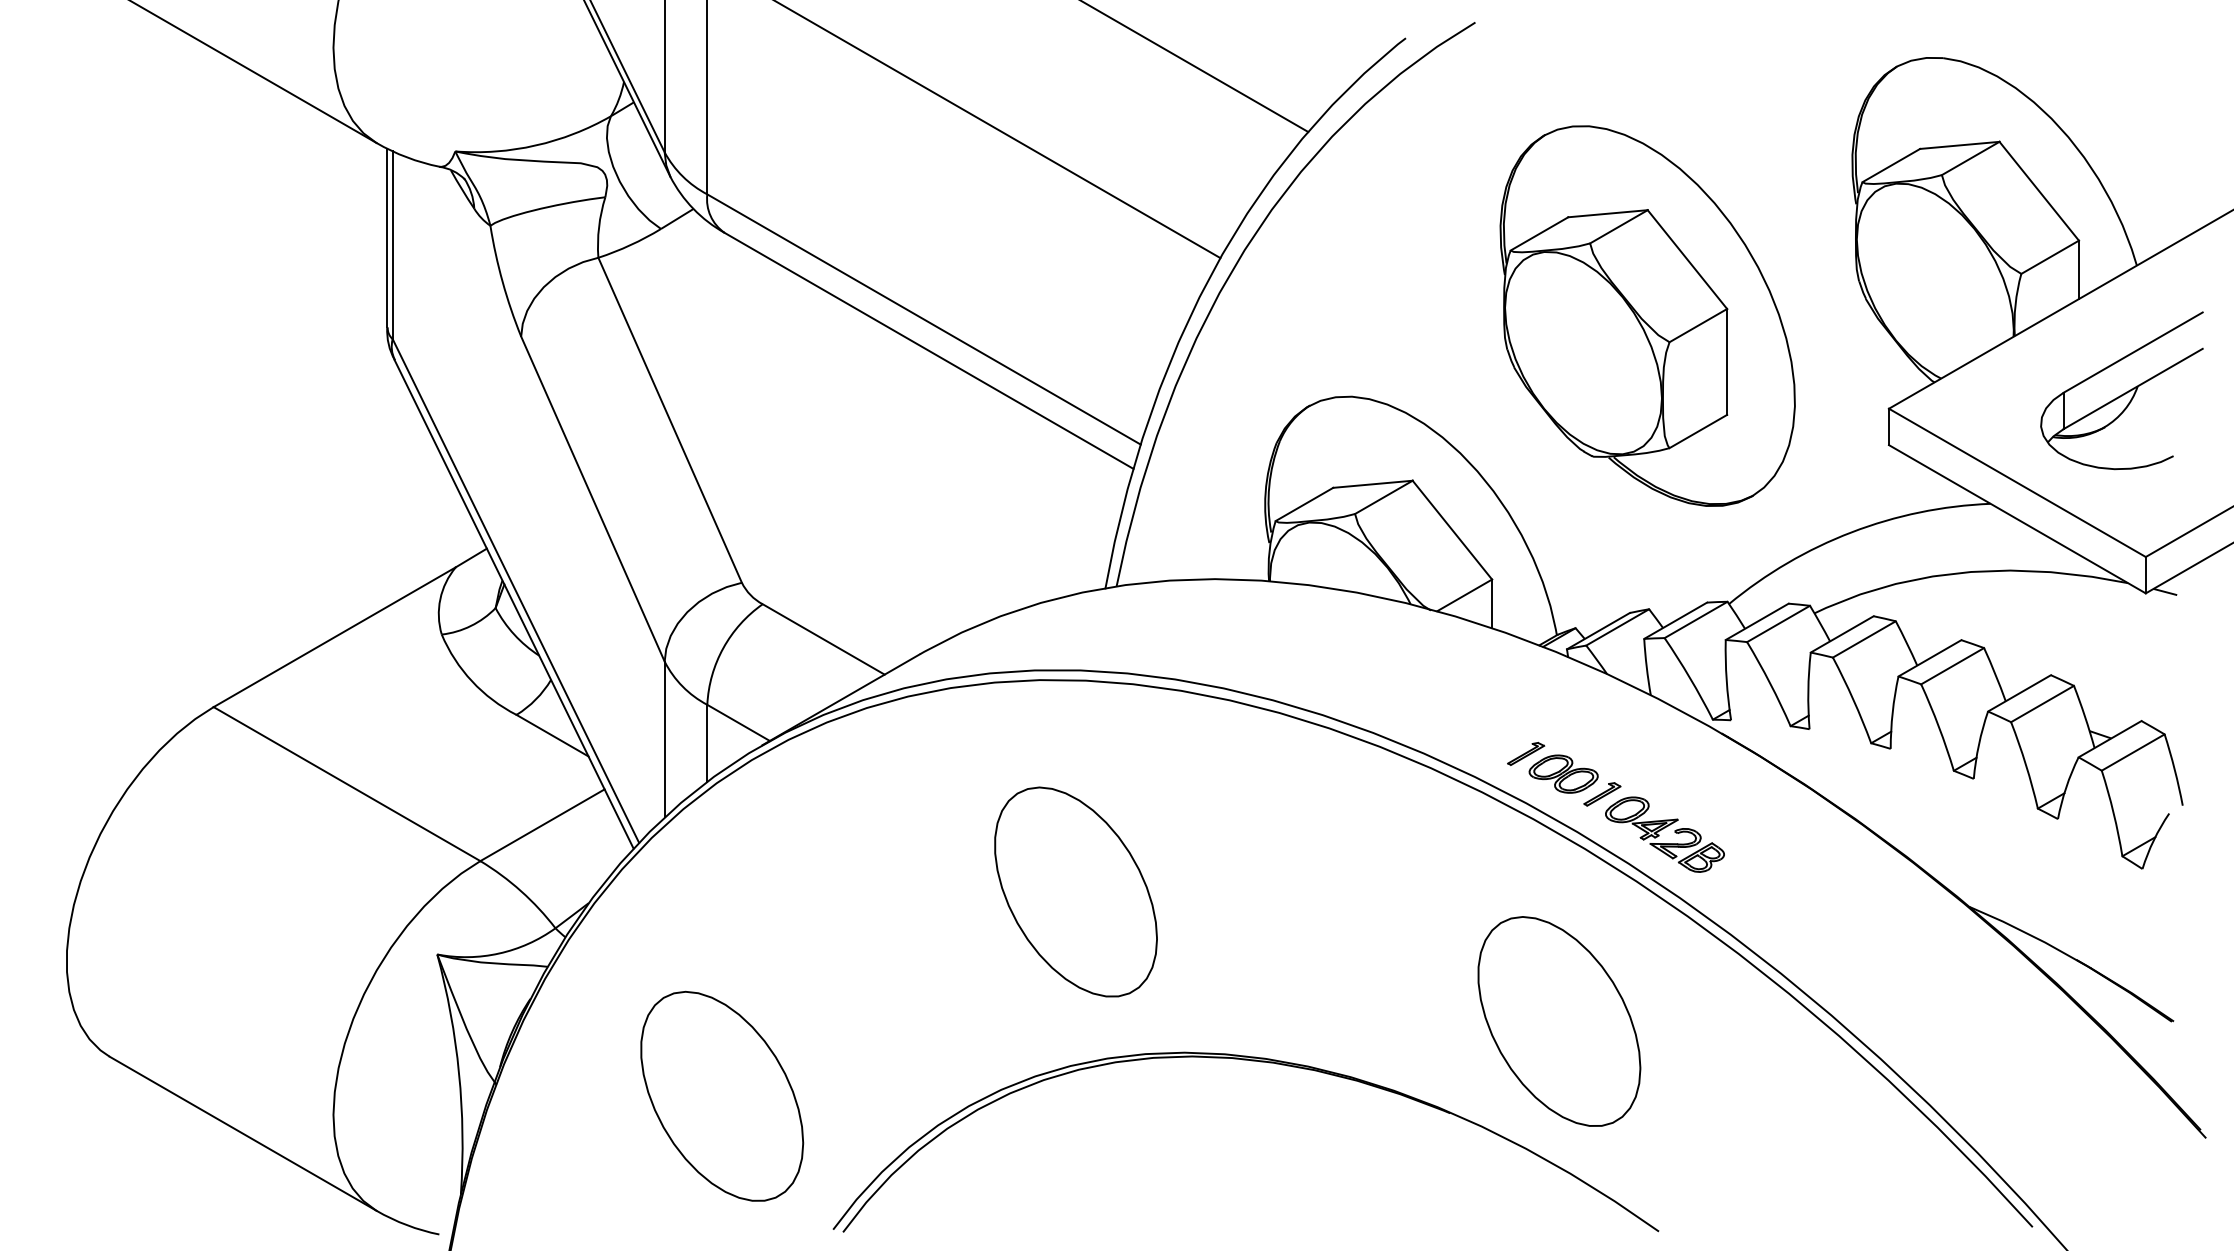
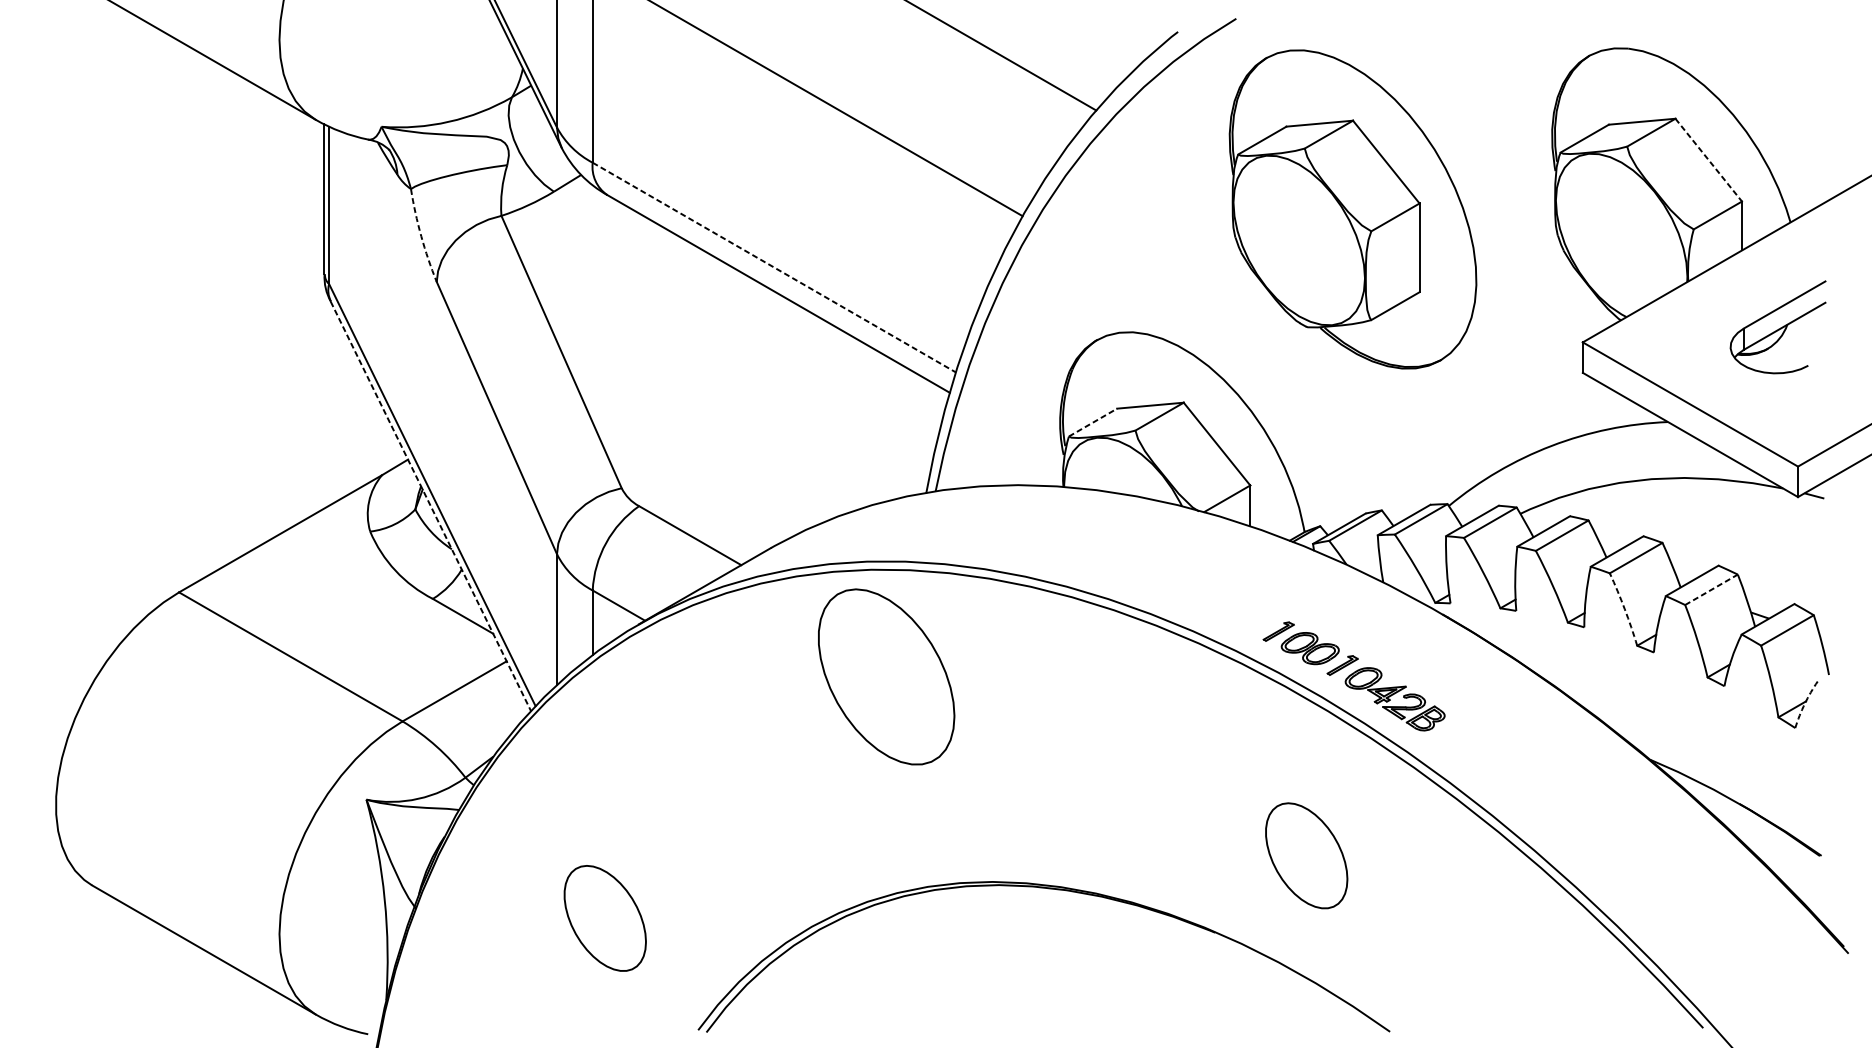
line: (2039, 191) -> (1708, 160), solid -> dashed
arc: (502, 282) -> (421, 236), solid -> dashed
part: (1647, 315) -> (1352, 208), moved
line: (924, 319) -> (774, 267), solid -> dashed
part: (2121, 390) -> (1777, 327), size x0.7
line: (1304, 504) -> (1093, 422), solid -> dashed
line: (514, 604) -> (431, 506), solid -> dashed
line: (2042, 703) -> (1711, 589), solid -> dashed
arc: (1938, 727) -> (1624, 609), solid -> dashed
arc: (2153, 840) -> (1804, 704), solid -> dashed
part: (1075, 891) -> (886, 676), moved
part: (1559, 1021) -> (1306, 855), size x0.6
part: (722, 1095) -> (605, 917), size x0.6

